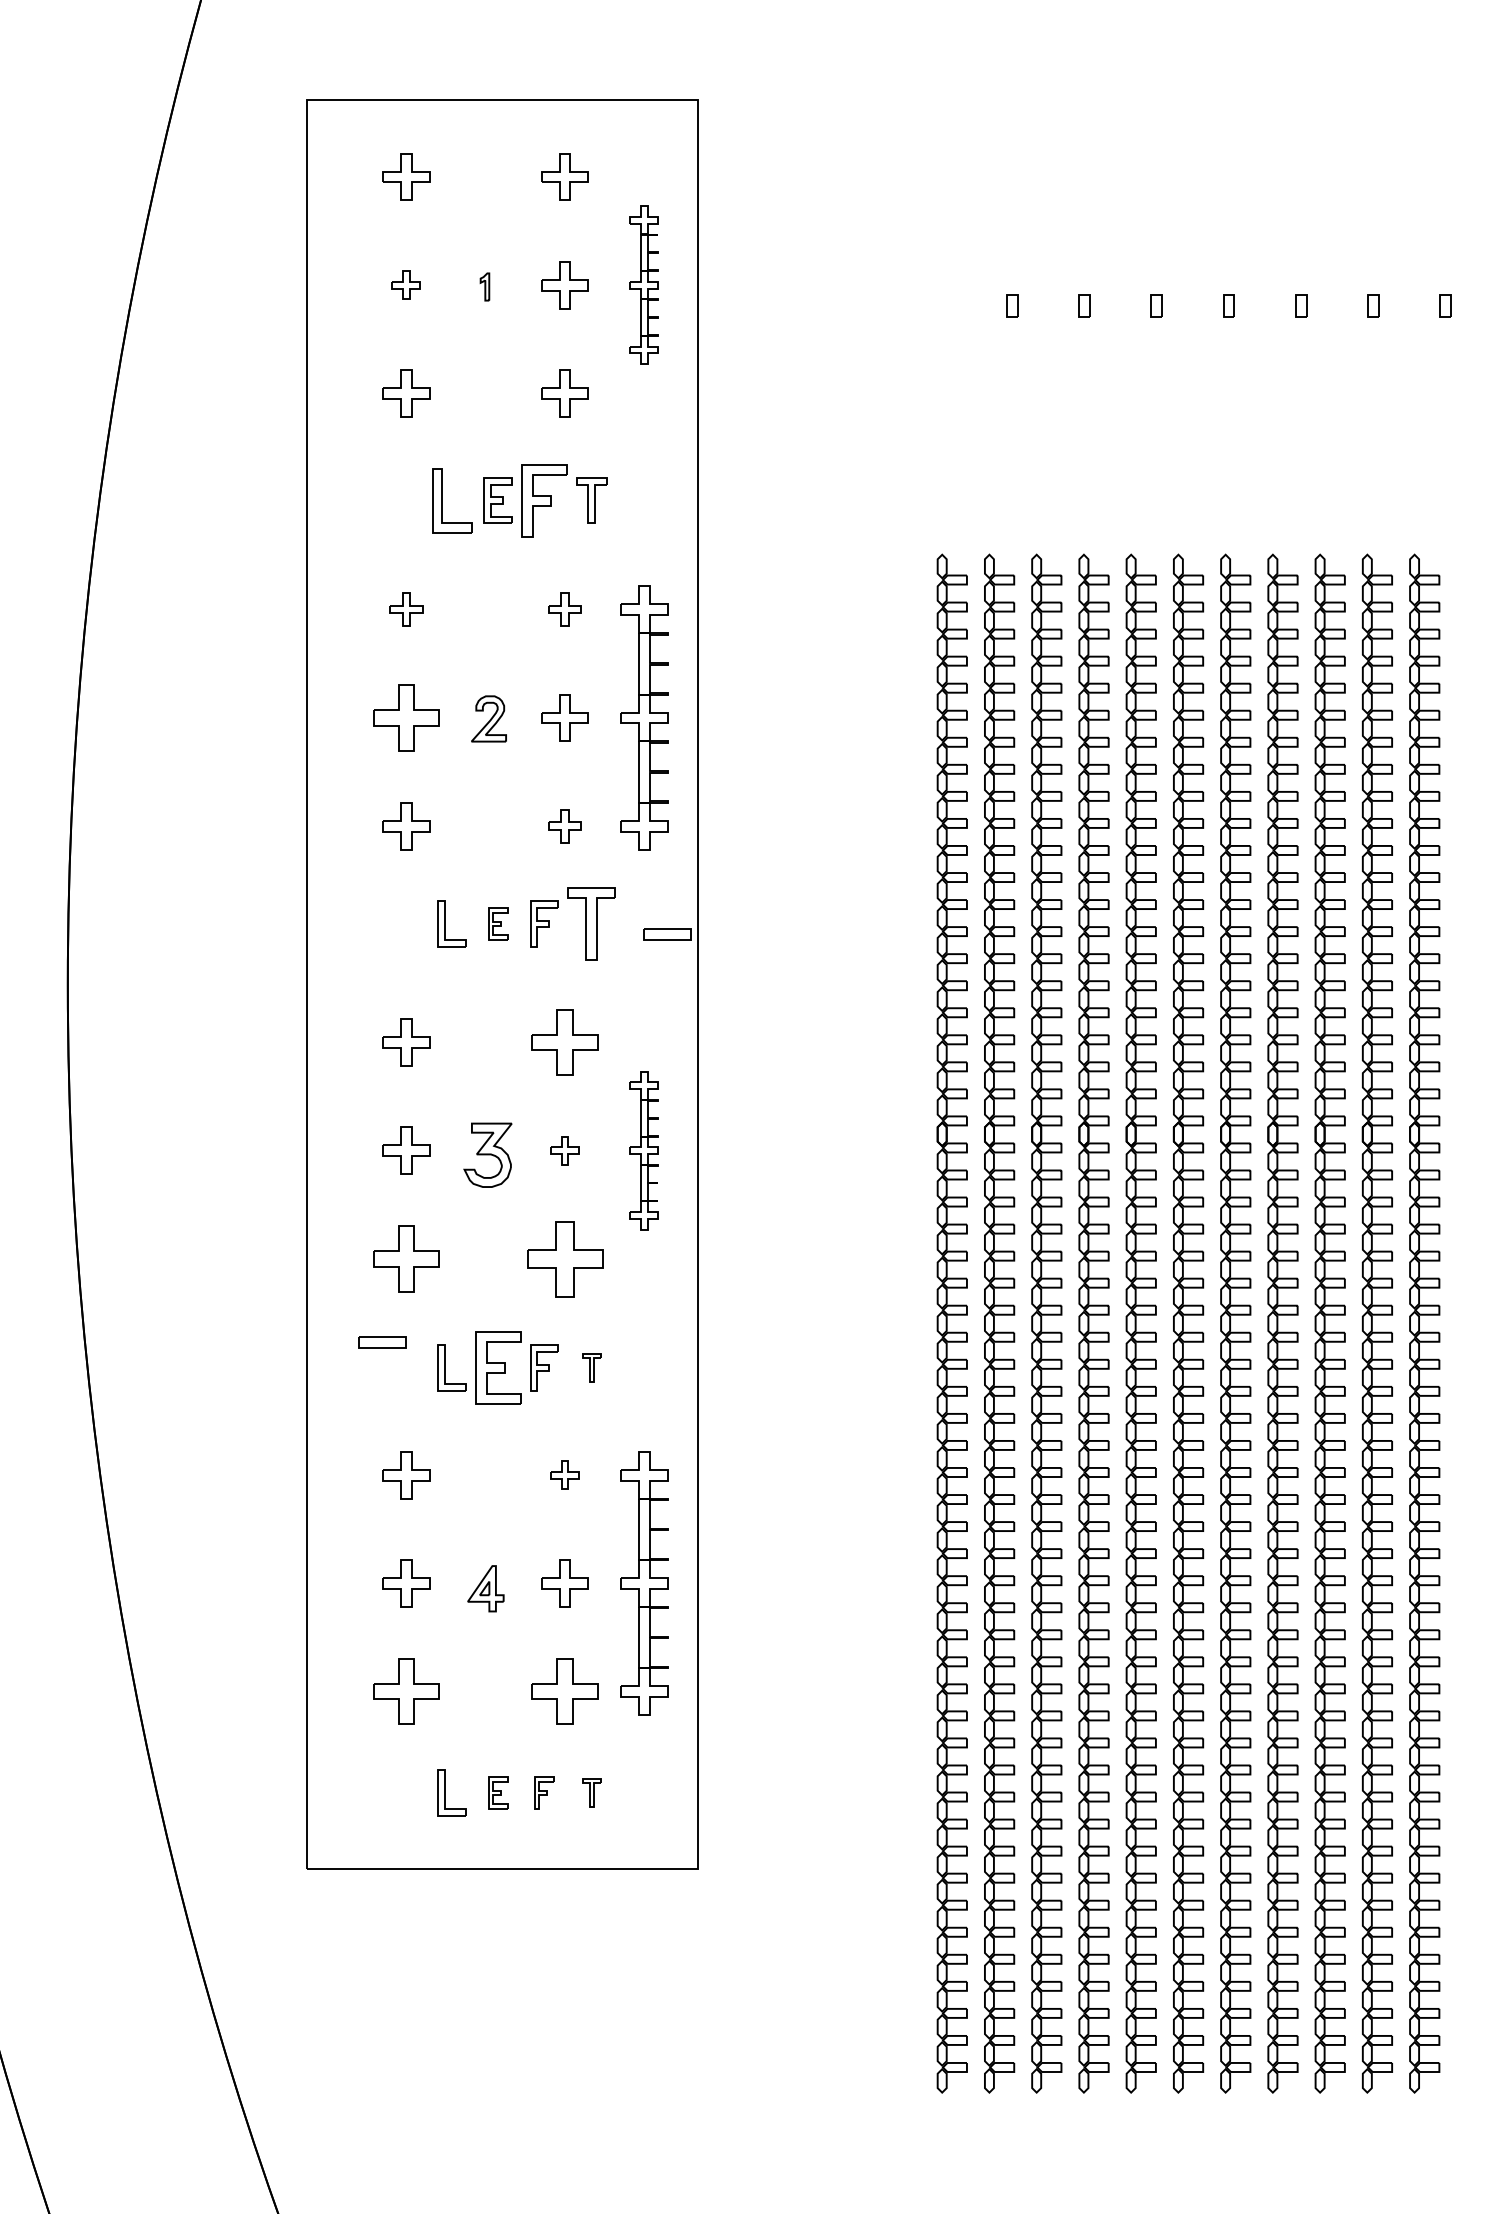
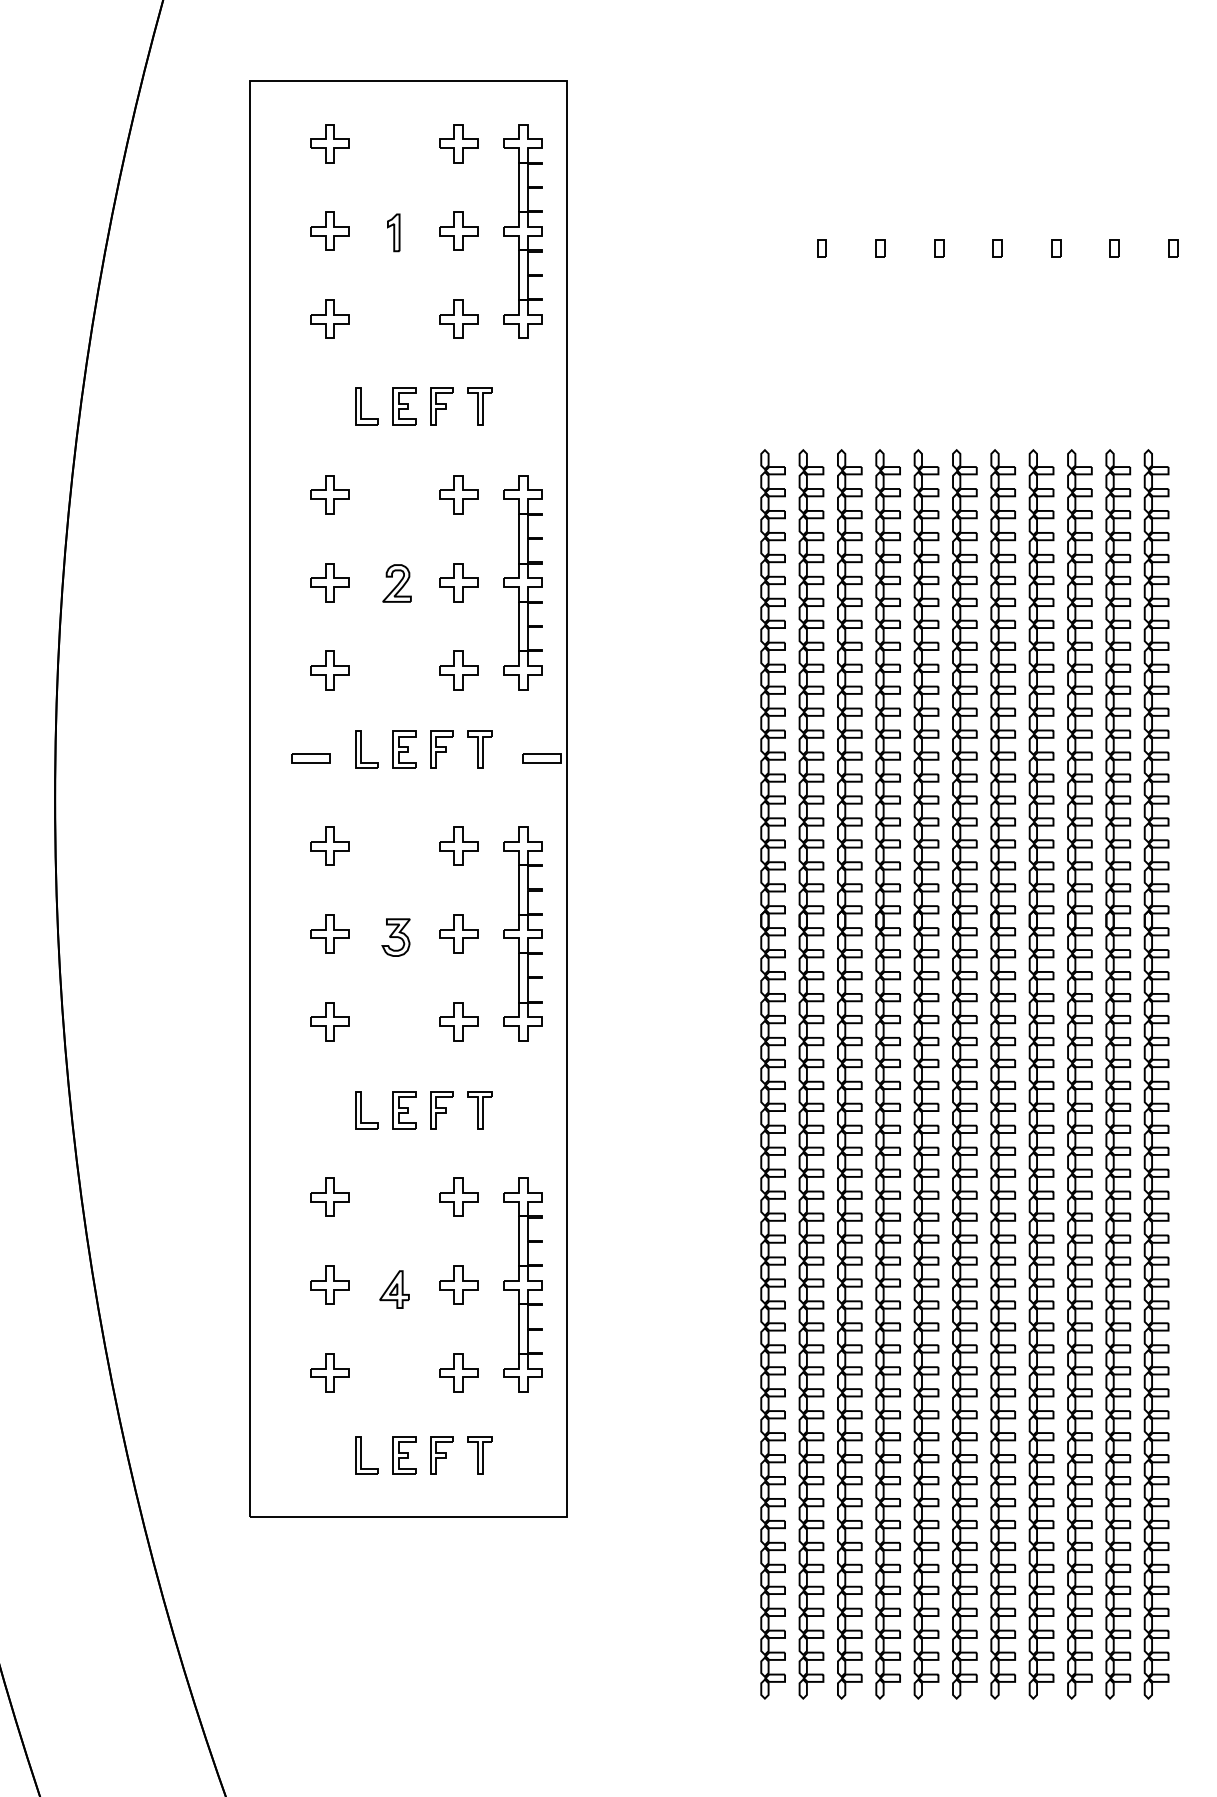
part: (406, 285) -> (330, 231), size x1.67
part: (644, 285) -> (523, 231), size x1.67
part: (484, 286) -> (393, 232), size x1.67
part: (451, 500) -> (366, 406), size x0.71
part: (544, 500) -> (442, 406), size x0.62
part: (406, 609) -> (330, 494), size x1.43
part: (564, 609) -> (458, 494), size x1.43
part: (406, 717) -> (330, 582), size x0.71
part: (564, 826) -> (458, 670), size x1.43
part: (497, 923) -> (403, 749), size x1.43
part: (591, 923) -> (480, 749), size x0.62
part: (564, 1042) -> (458, 846), size x0.71
part: (564, 1150) -> (458, 933), size x1.67
part: (644, 1150) -> (523, 933), size x1.67
part: (487, 1154) -> (395, 937), size x0.71
part: (406, 1258) -> (330, 1021), size x0.71
part: (564, 1258) -> (458, 1021), size x0.62
part: (382, 1342) -> (310, 758), moved
part: (497, 1367) -> (403, 1109), size x0.62
part: (591, 1367) -> (480, 1109), size x1.67
part: (564, 1475) -> (458, 1197), size x1.67
part: (406, 1691) -> (330, 1372), size x0.71
part: (564, 1691) -> (458, 1372), size x0.71
part: (497, 1792) -> (403, 1454), size x1.43
part: (544, 1792) -> (442, 1454), size x1.43
part: (591, 1792) -> (480, 1454), size x1.67

